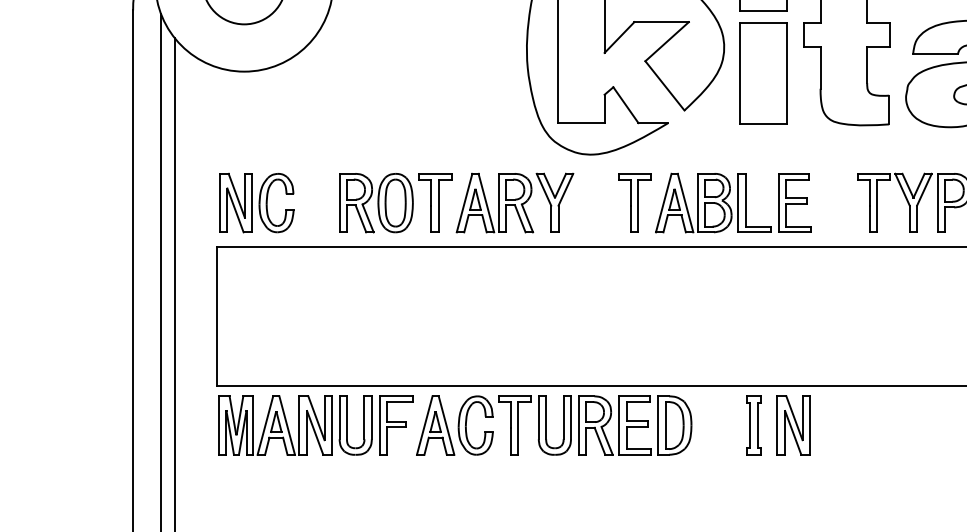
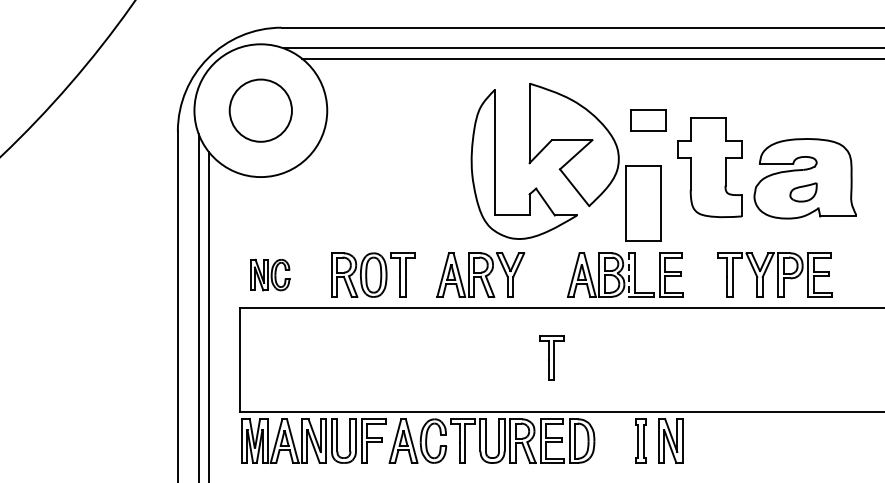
part: (763, 73) -> (643, 203), moved
part: (257, 202) -> (270, 274), size x0.7
part: (514, 202) -> (480, 274), moved
part: (633, 202) -> (551, 357), moved
line: (738, 203) -> (629, 275), solid -> dashed

